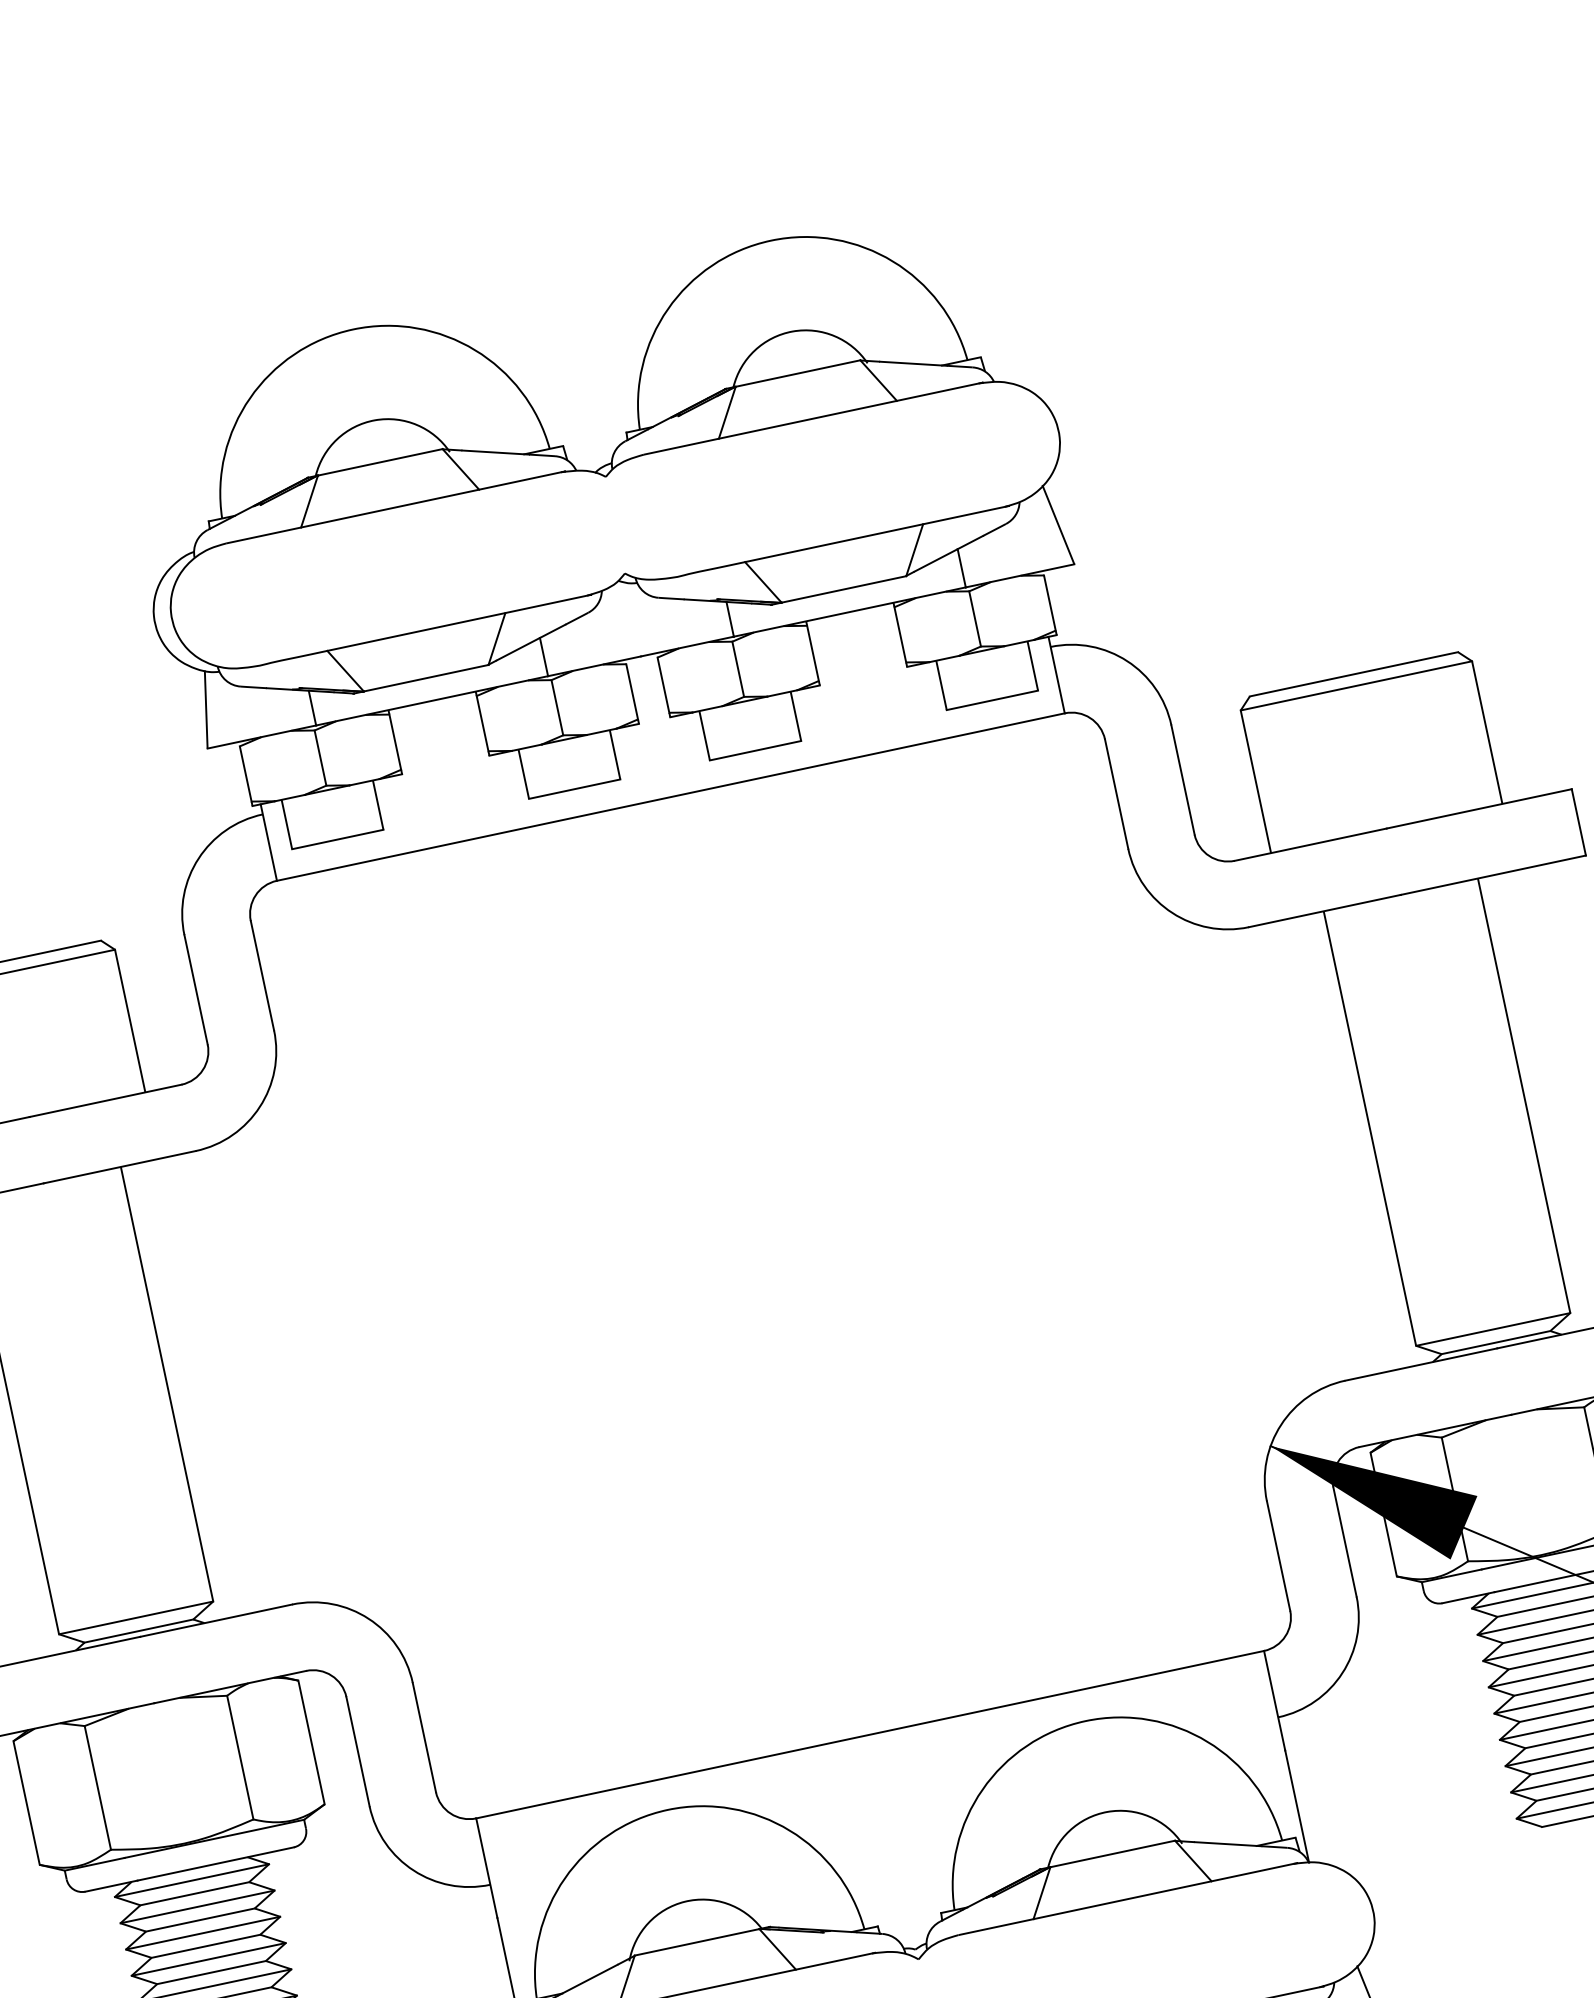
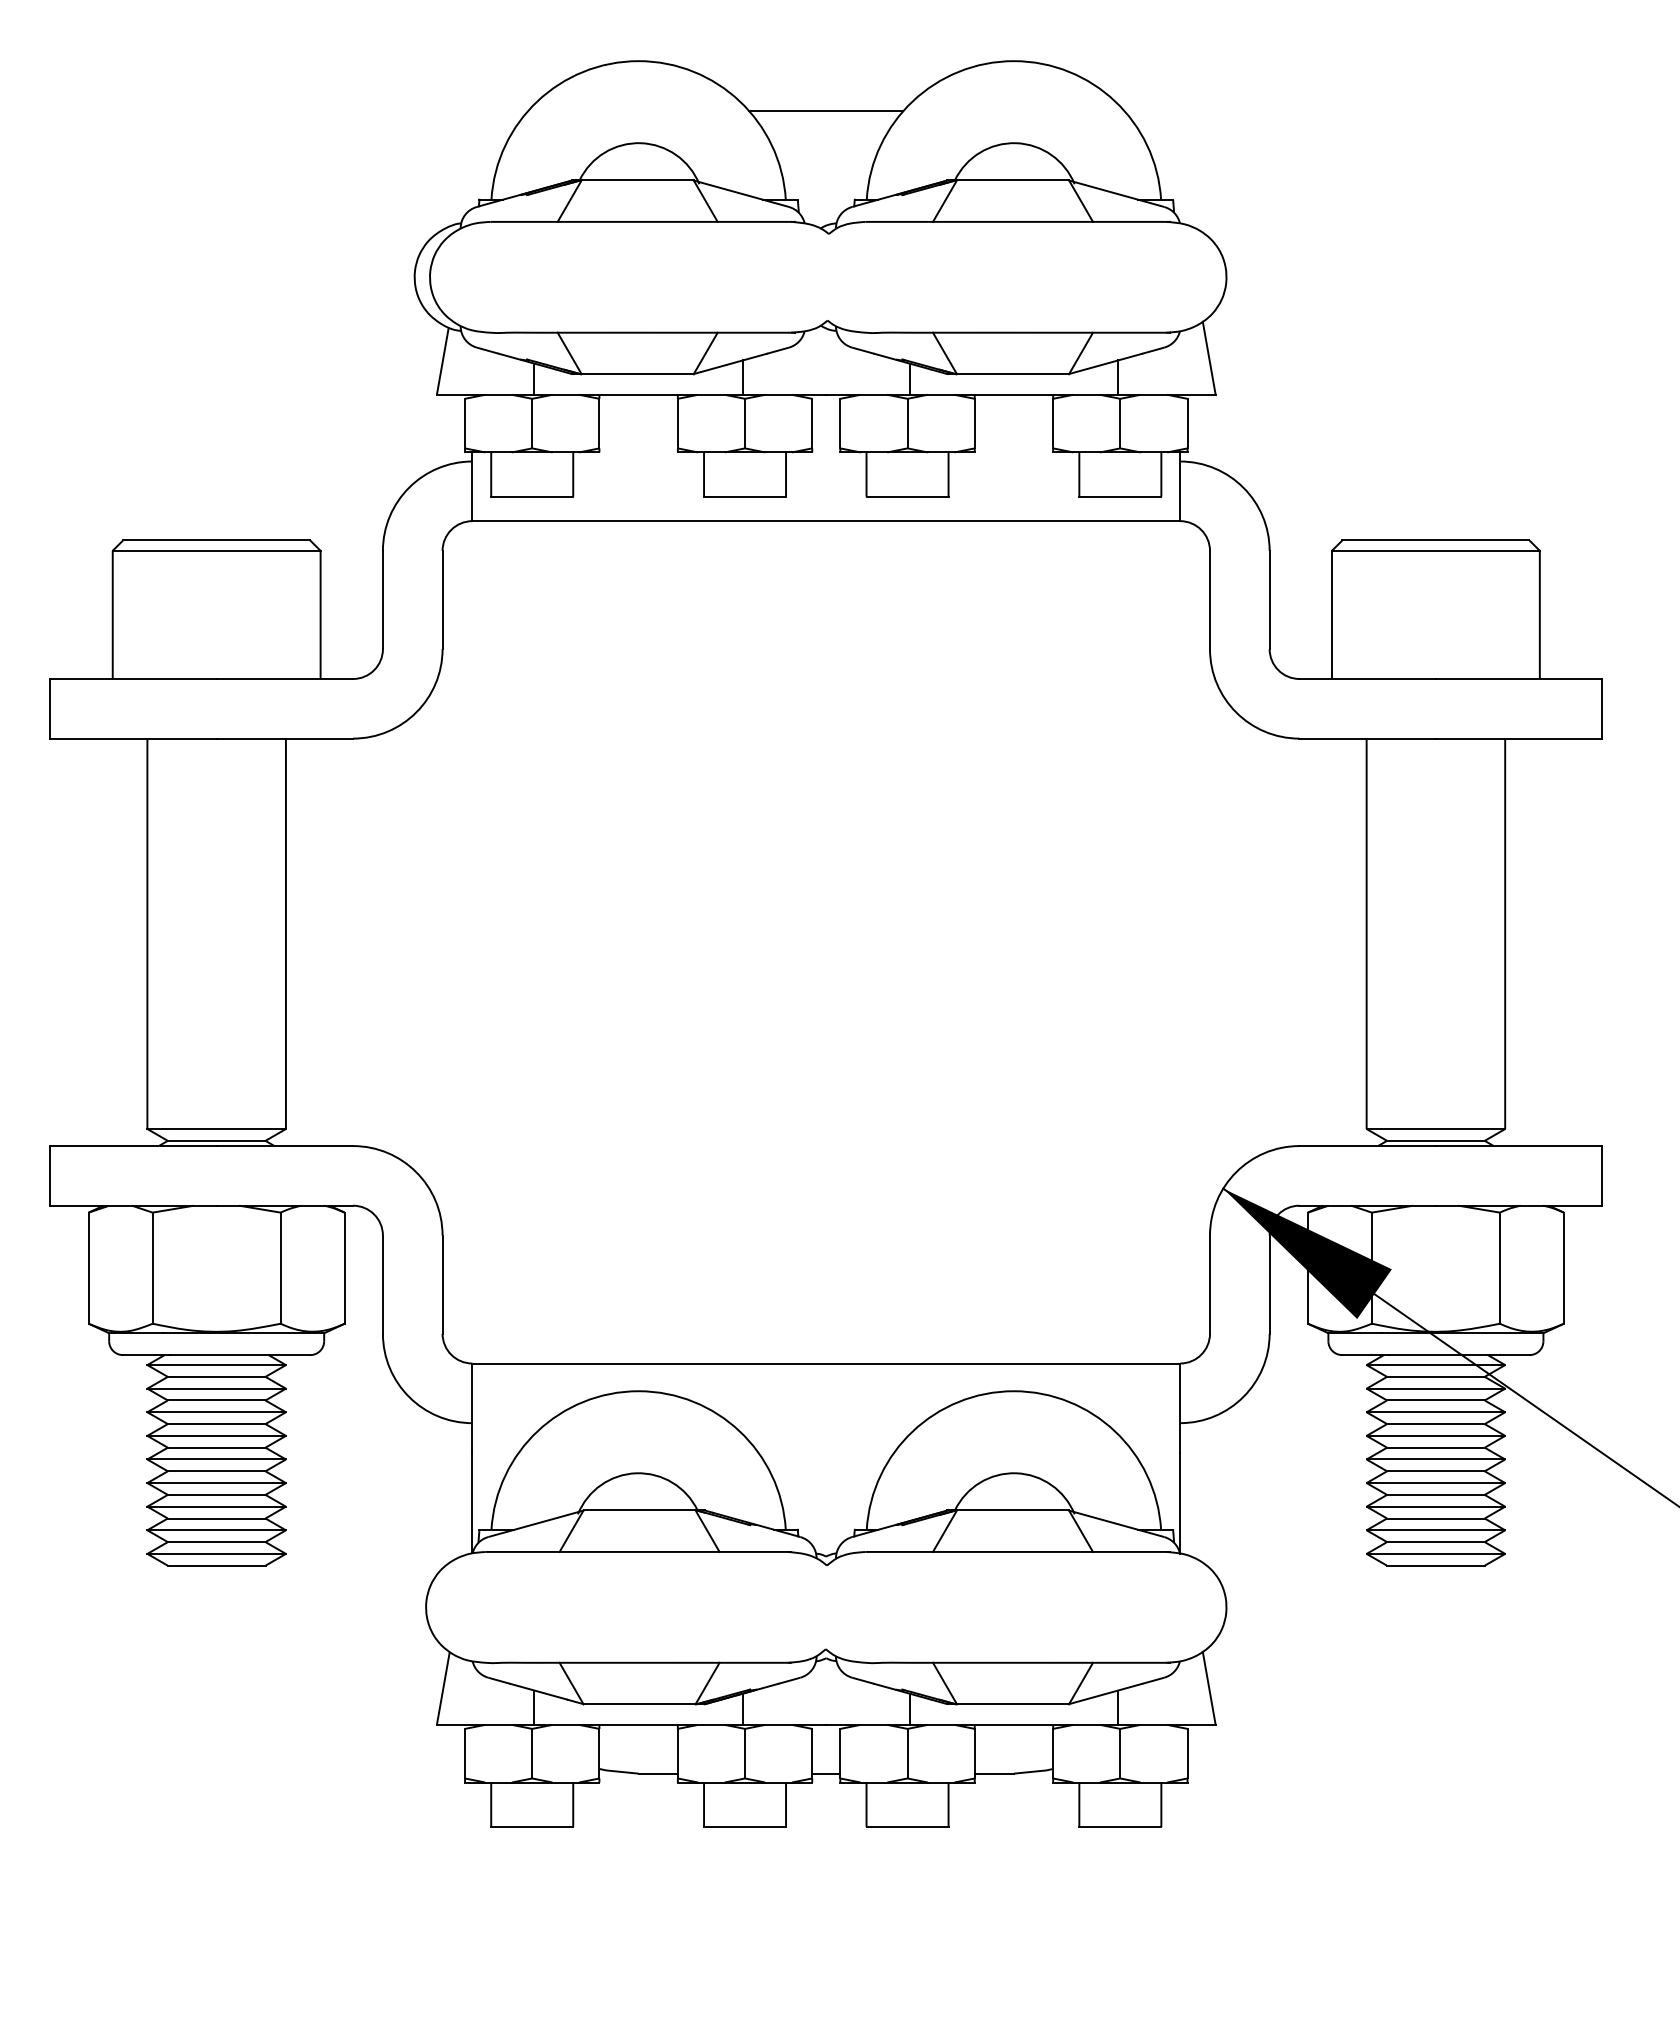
line: (574, 341) -> (826, 111), added

